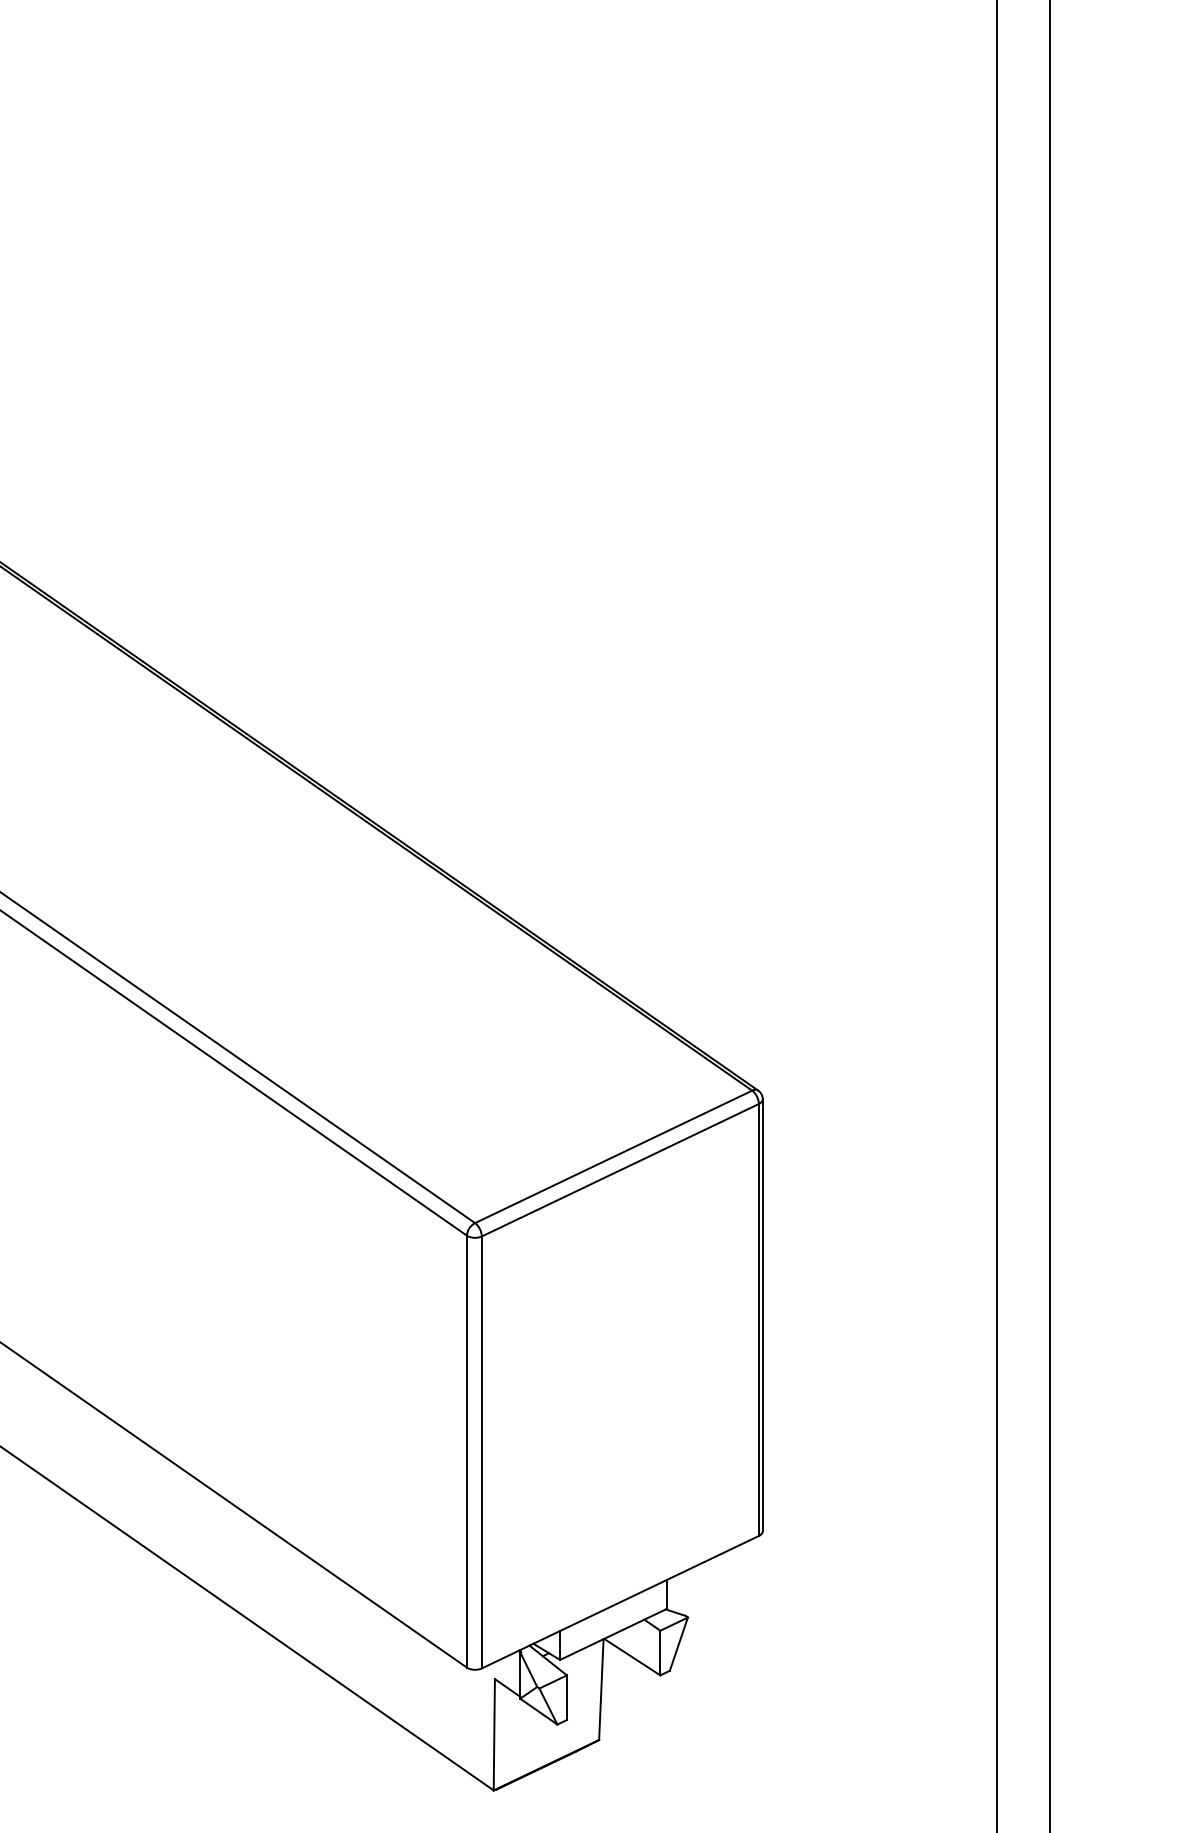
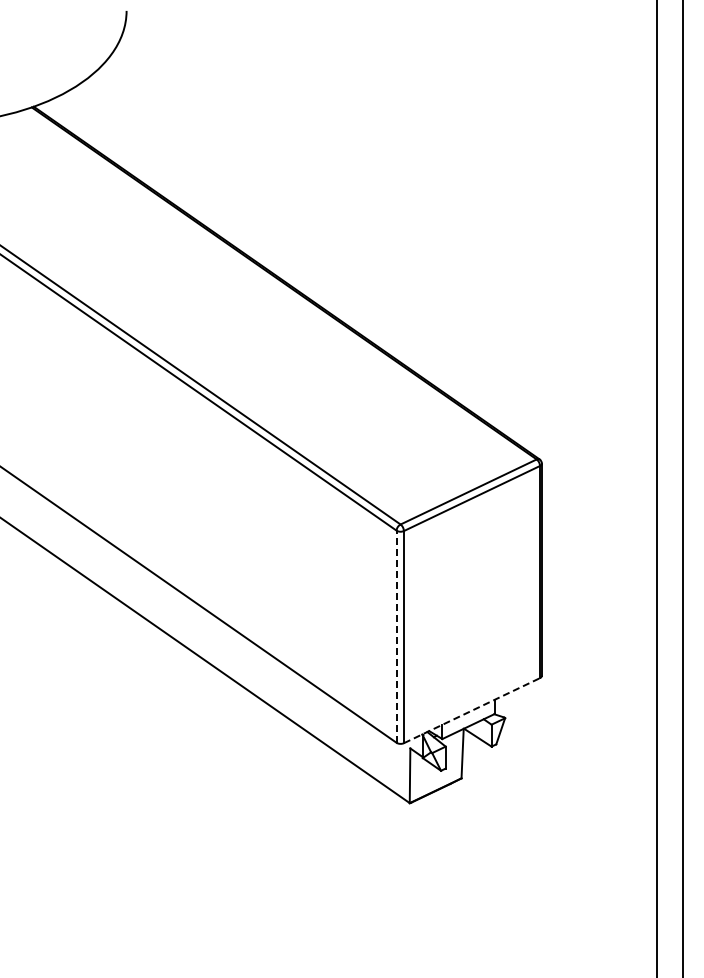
line: (466, 1451) -> (396, 636), solid -> dashed
line: (621, 1601) -> (472, 710), solid -> dashed

